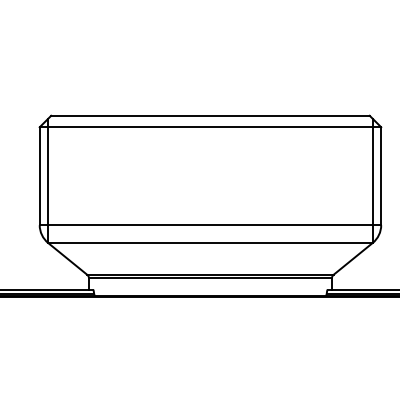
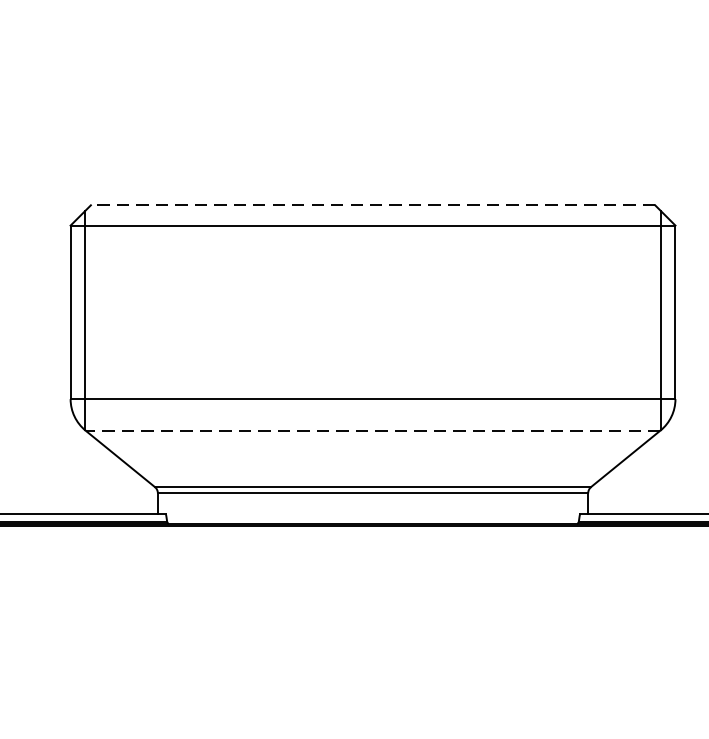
line: (209, 115) -> (371, 204), solid -> dashed
line: (209, 242) -> (371, 429), solid -> dashed

